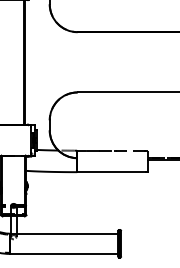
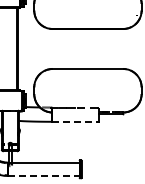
line: (112, 171) -> (75, 121), solid -> dashed
line: (63, 253) -> (43, 175), solid -> dashed

